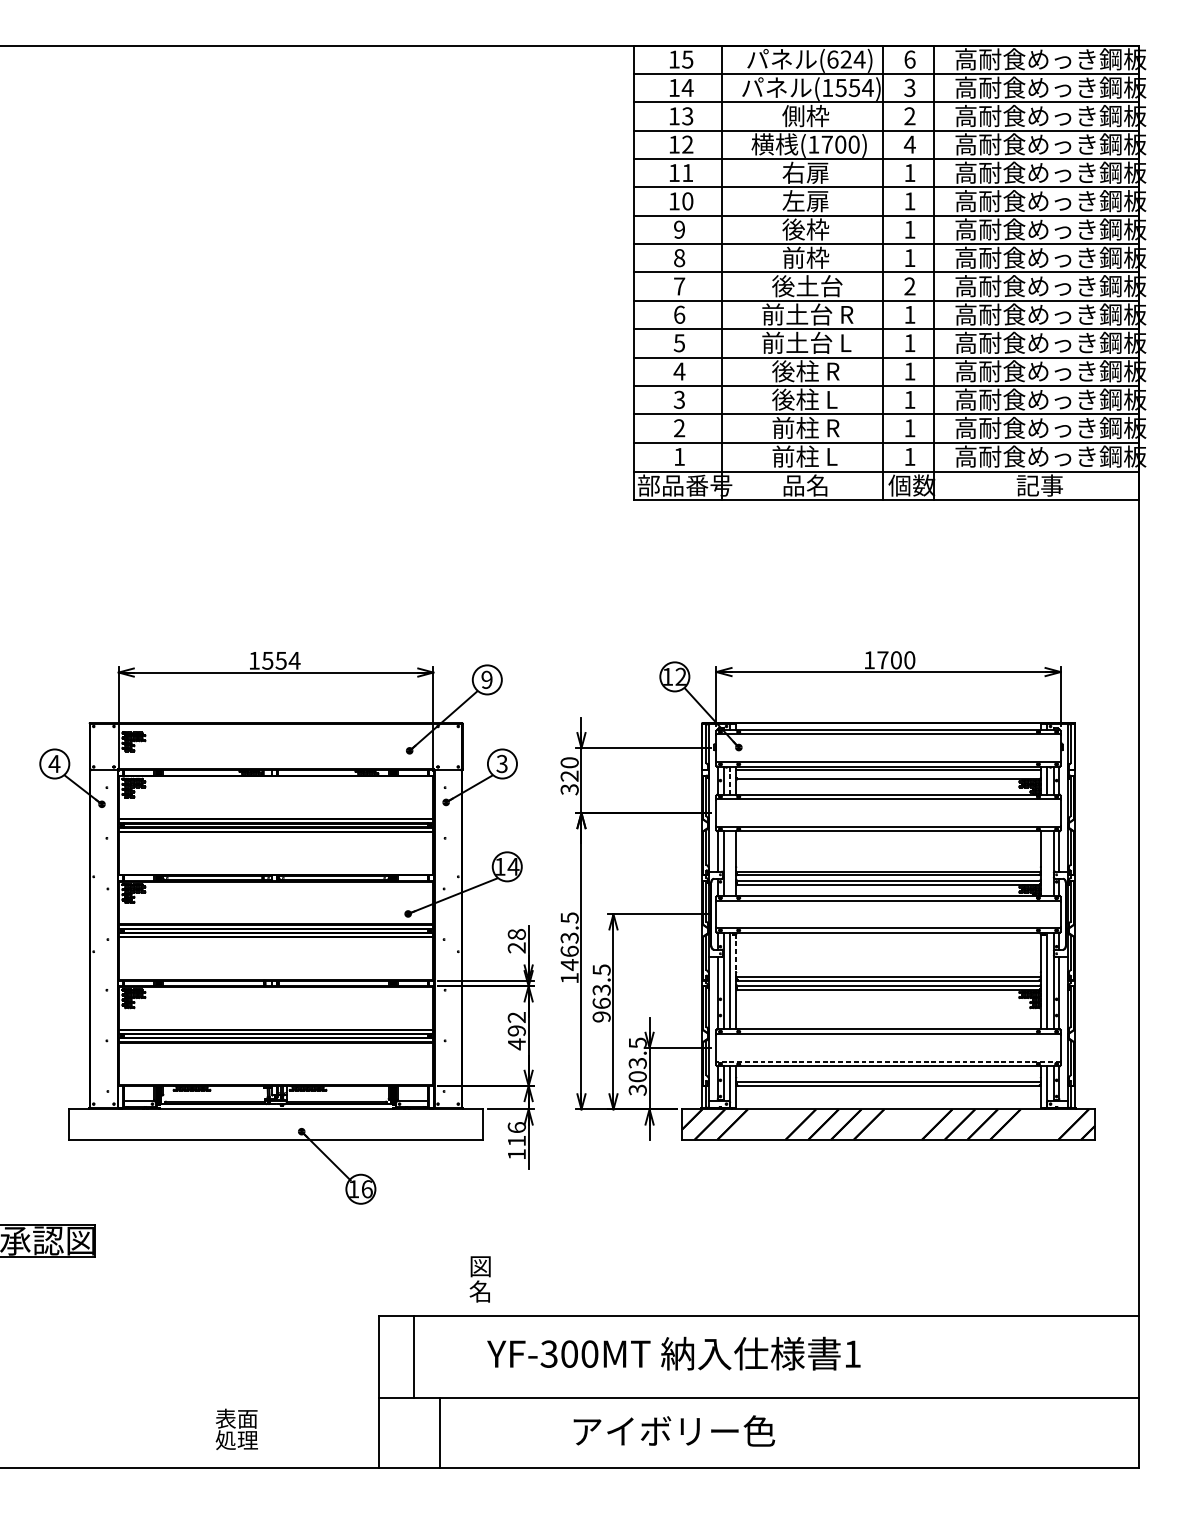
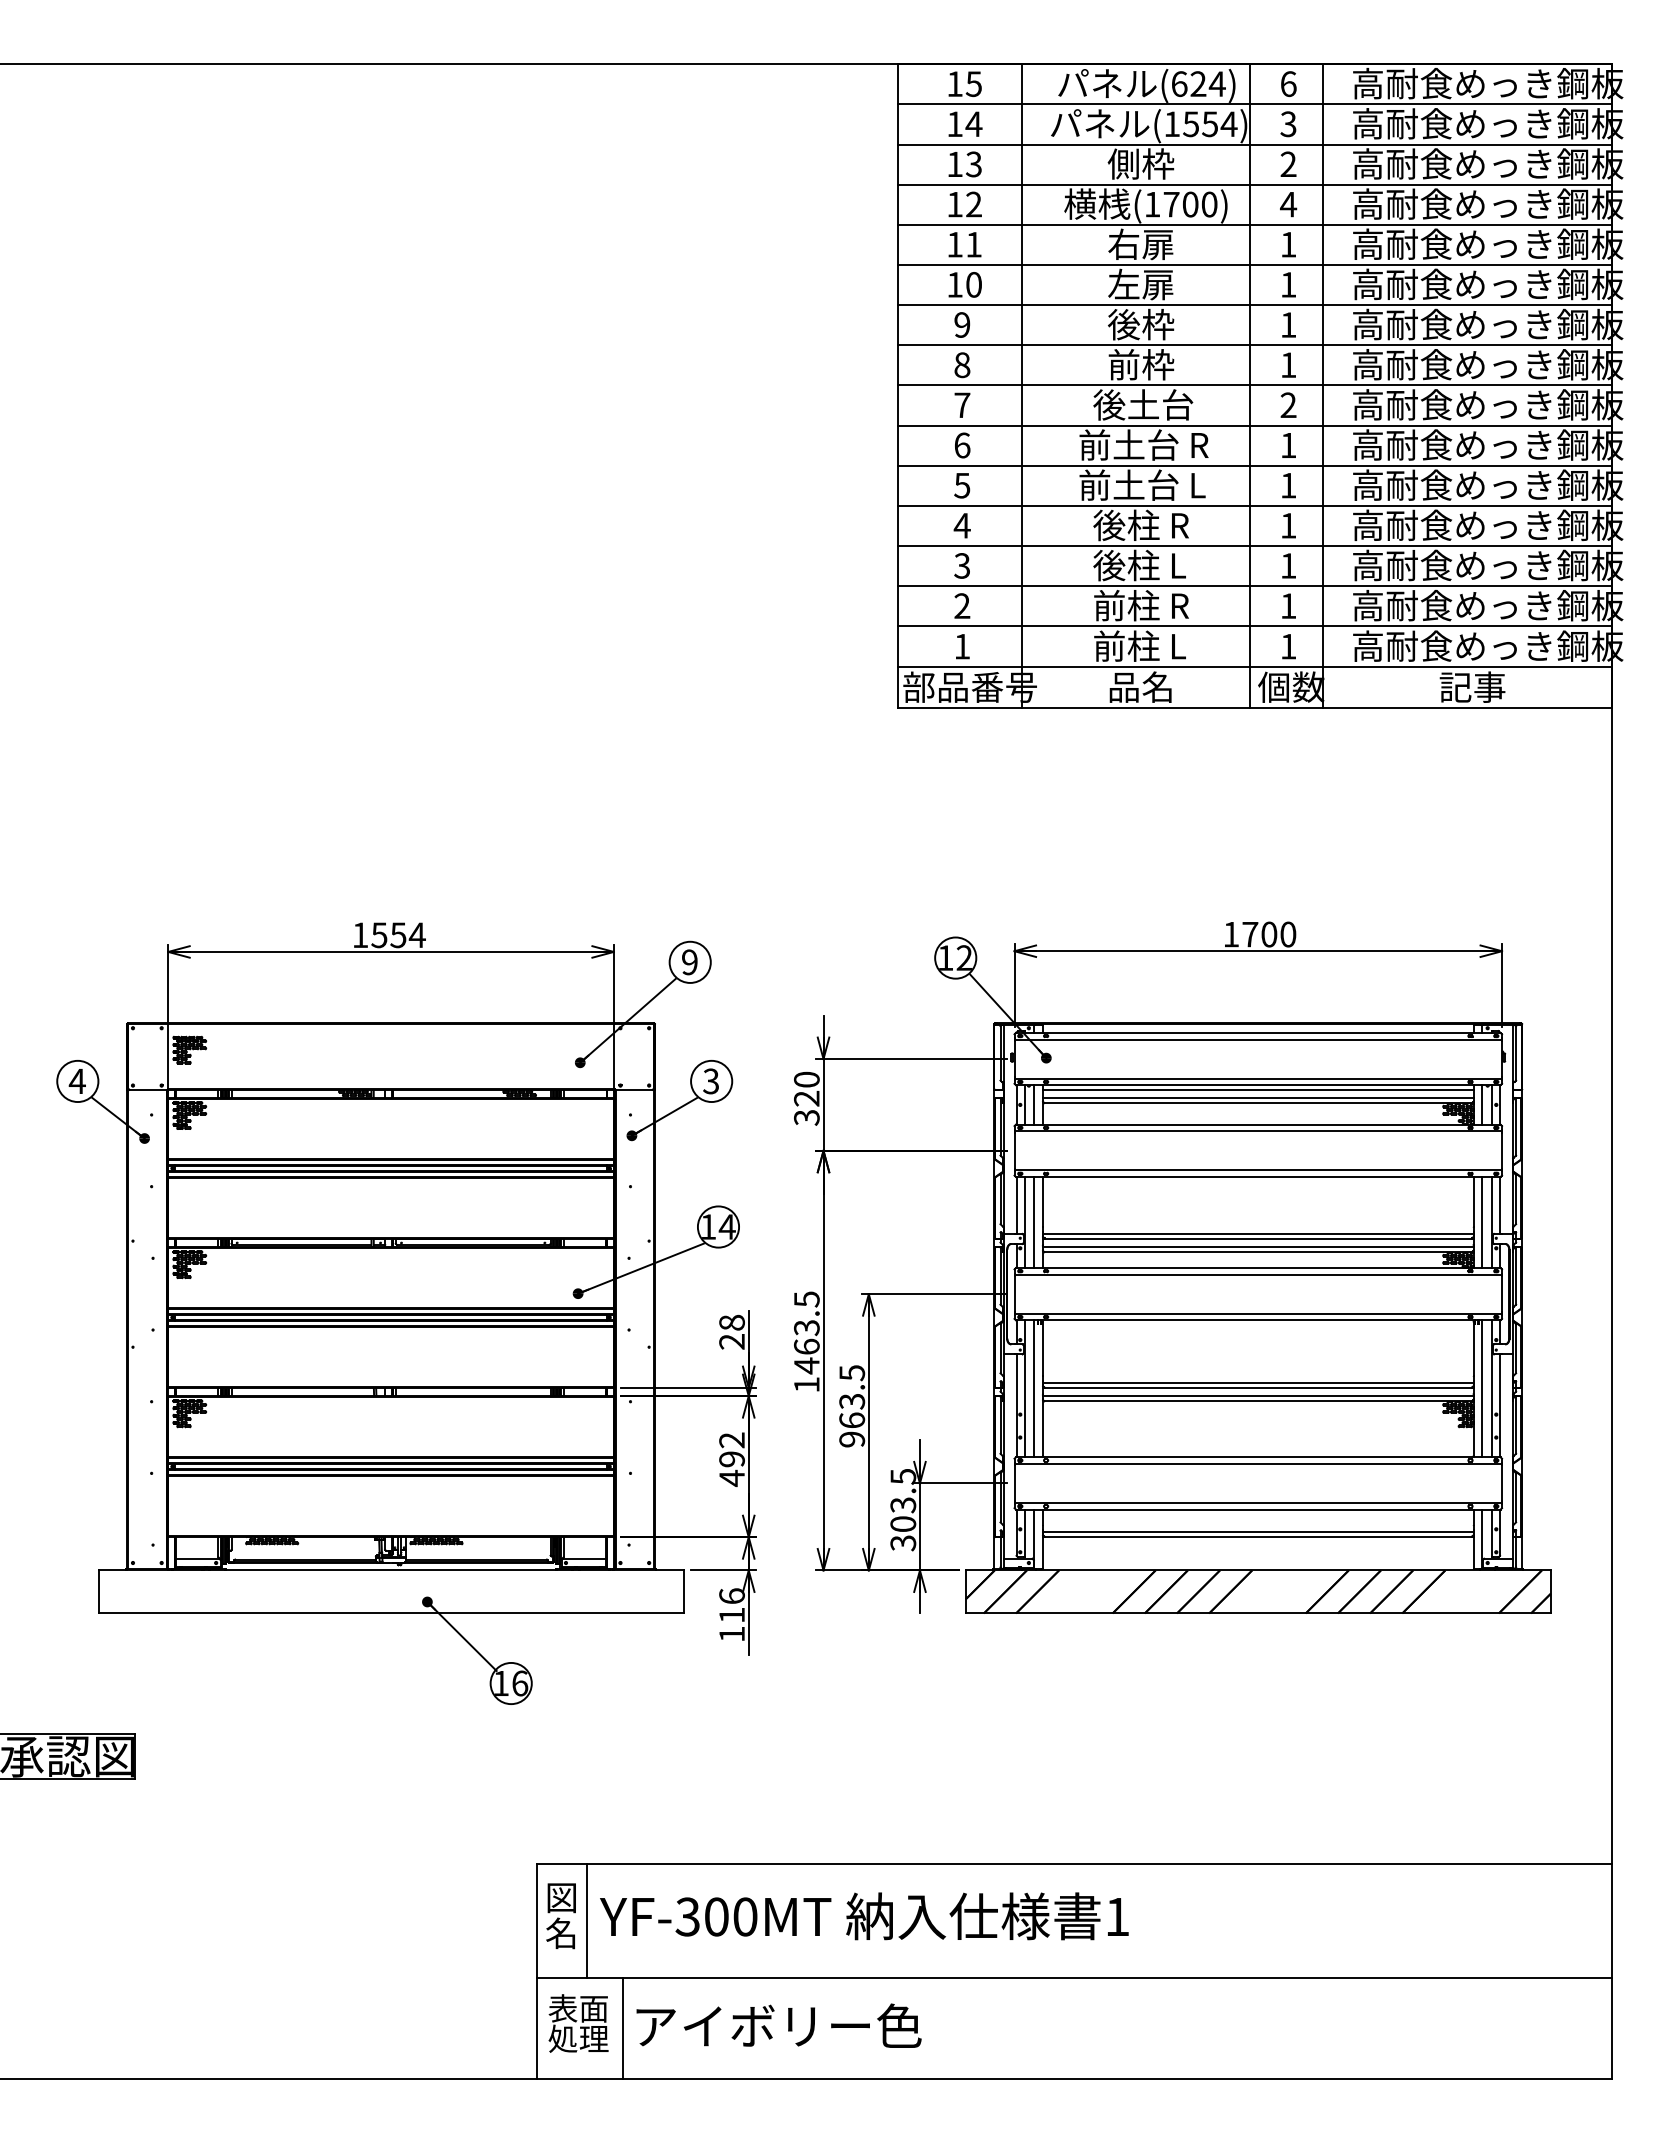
line: (887, 775) -> (1257, 1097), added
line: (730, 780) -> (1034, 1104), dashed -> solid
line: (730, 863) -> (1034, 1222), added
line: (1046, 863) -> (1482, 1222), added
line: (736, 953) -> (1042, 1349), dashed -> solid
line: (888, 1061) -> (1258, 1502), dashed -> solid
text: (479, 1279) -> (560, 1916), moved
text: (673, 1353) -> (864, 1916), moved
text: (236, 1429) -> (578, 2023), moved
text: (673, 1430) -> (778, 2025), moved

